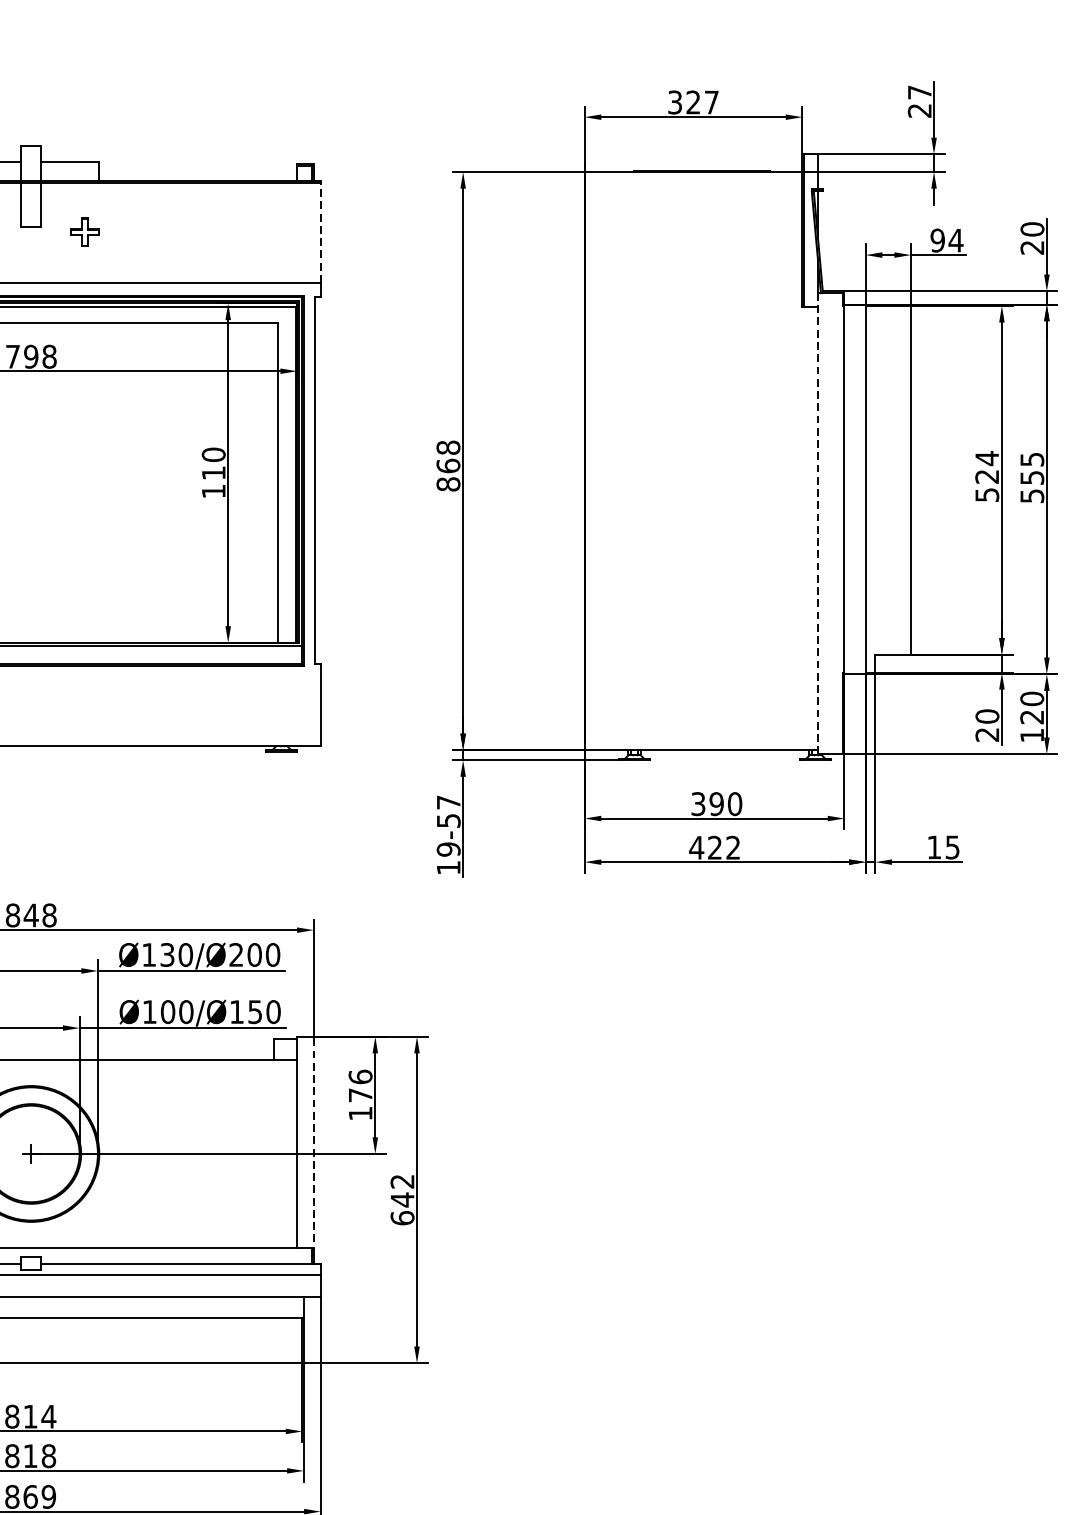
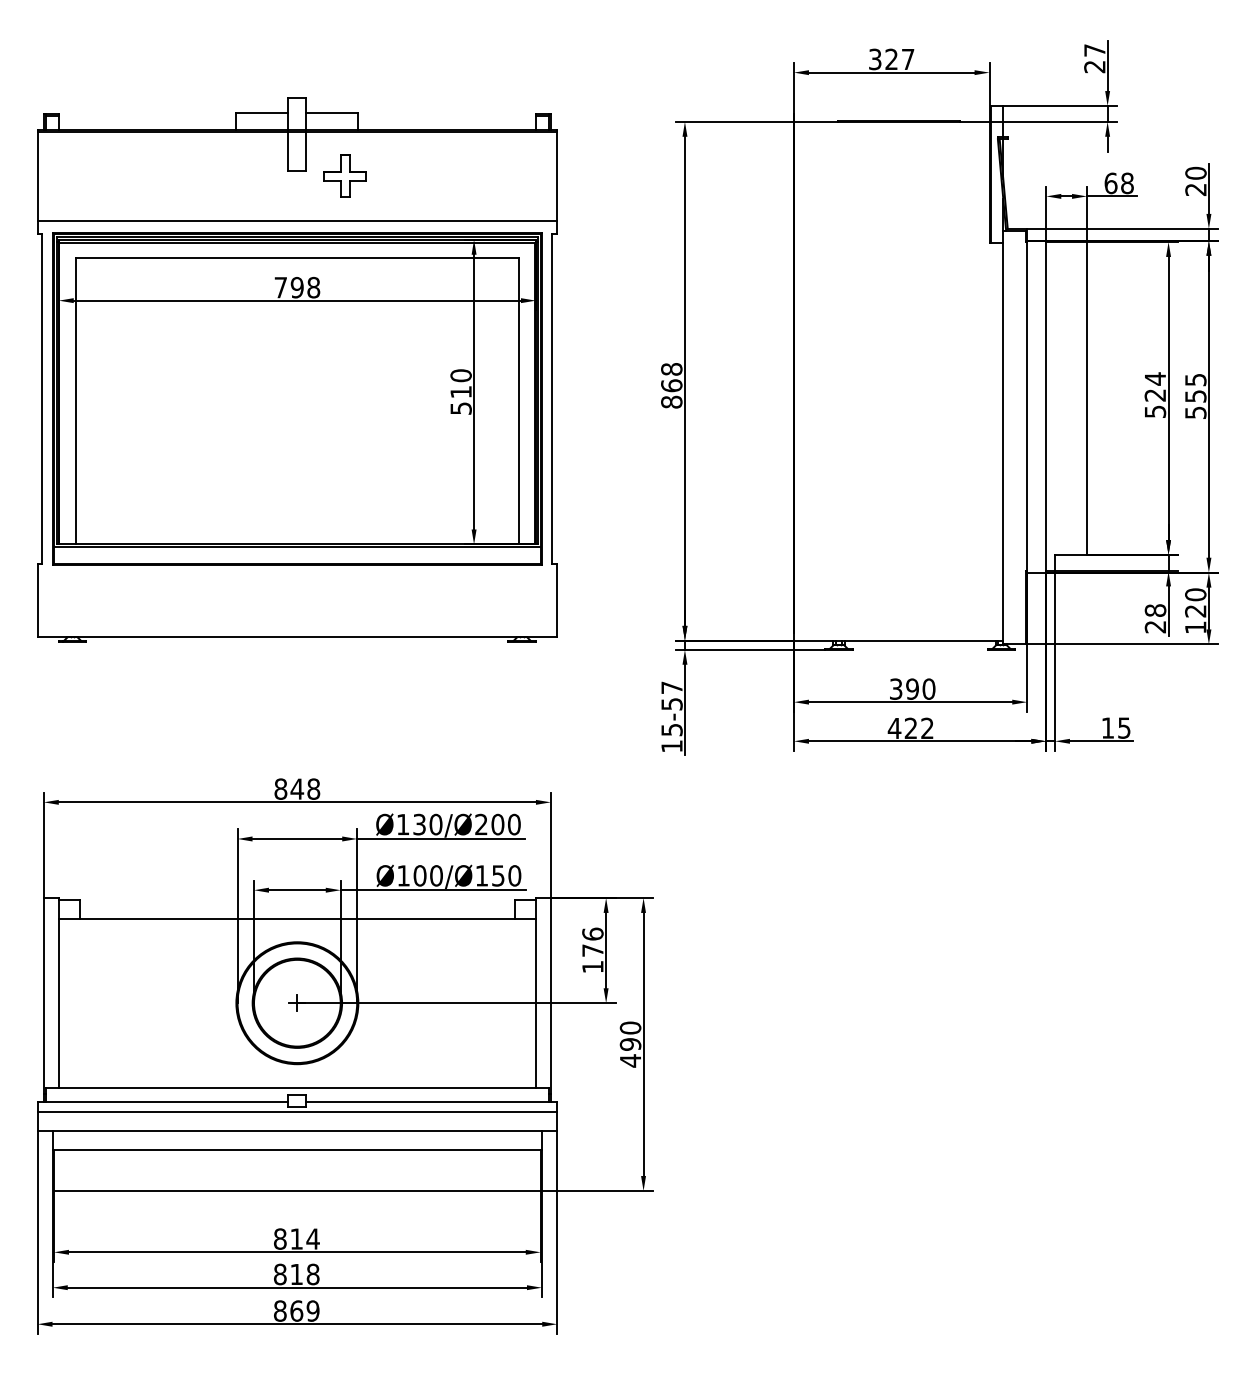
part: (83, 231) -> (344, 175), size x1.67
line: (321, 232) -> (557, 176), dashed -> solid
text: (947, 240) -> (1119, 183), 94 -> 68
text: (213, 491) -> (460, 408), 110 -> 510
line: (818, 523) -> (1003, 437), dashed -> solid
text: (987, 716) -> (1155, 610), 20 -> 28
text: (448, 849) -> (671, 729), 19-57 -> 15-57
line: (313, 1145) -> (550, 995), dashed -> solid
text: (402, 1199) -> (630, 1044), 642 -> 490

